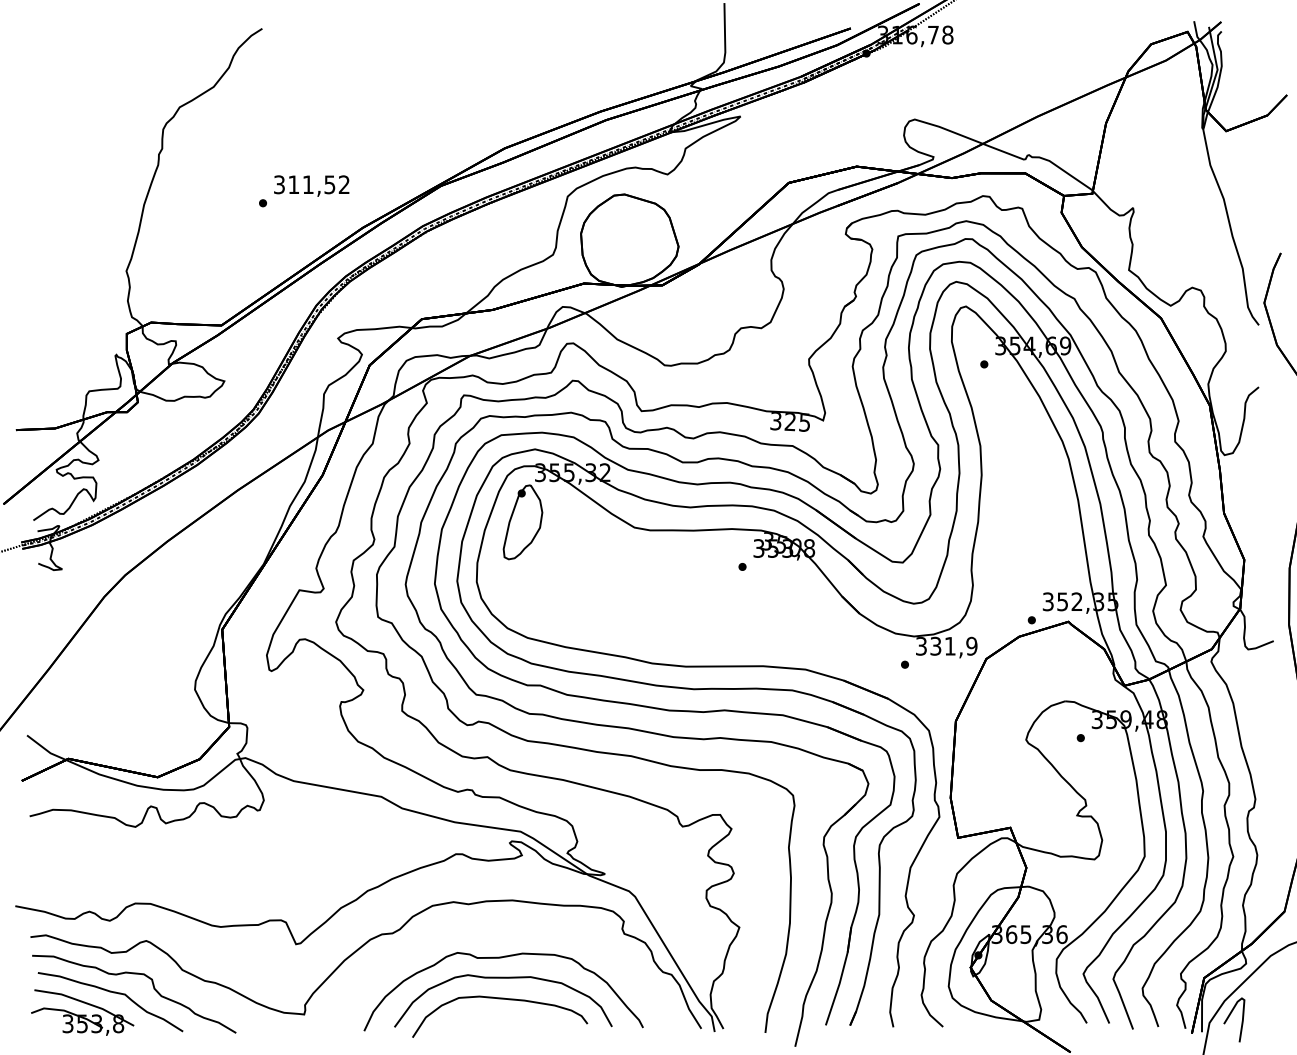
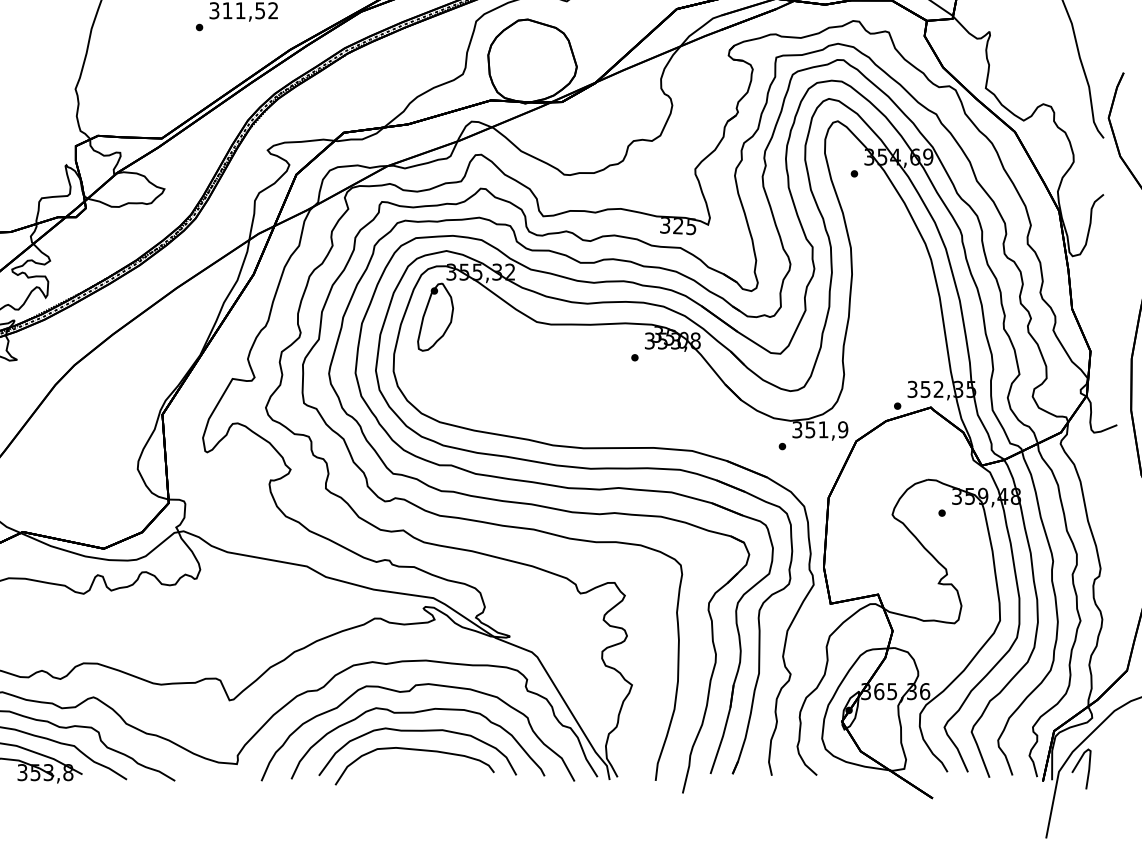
text: (936, 645) -> (811, 429), 331,9 -> 351,9
curve: (492, 935) -> (407, 692), added

